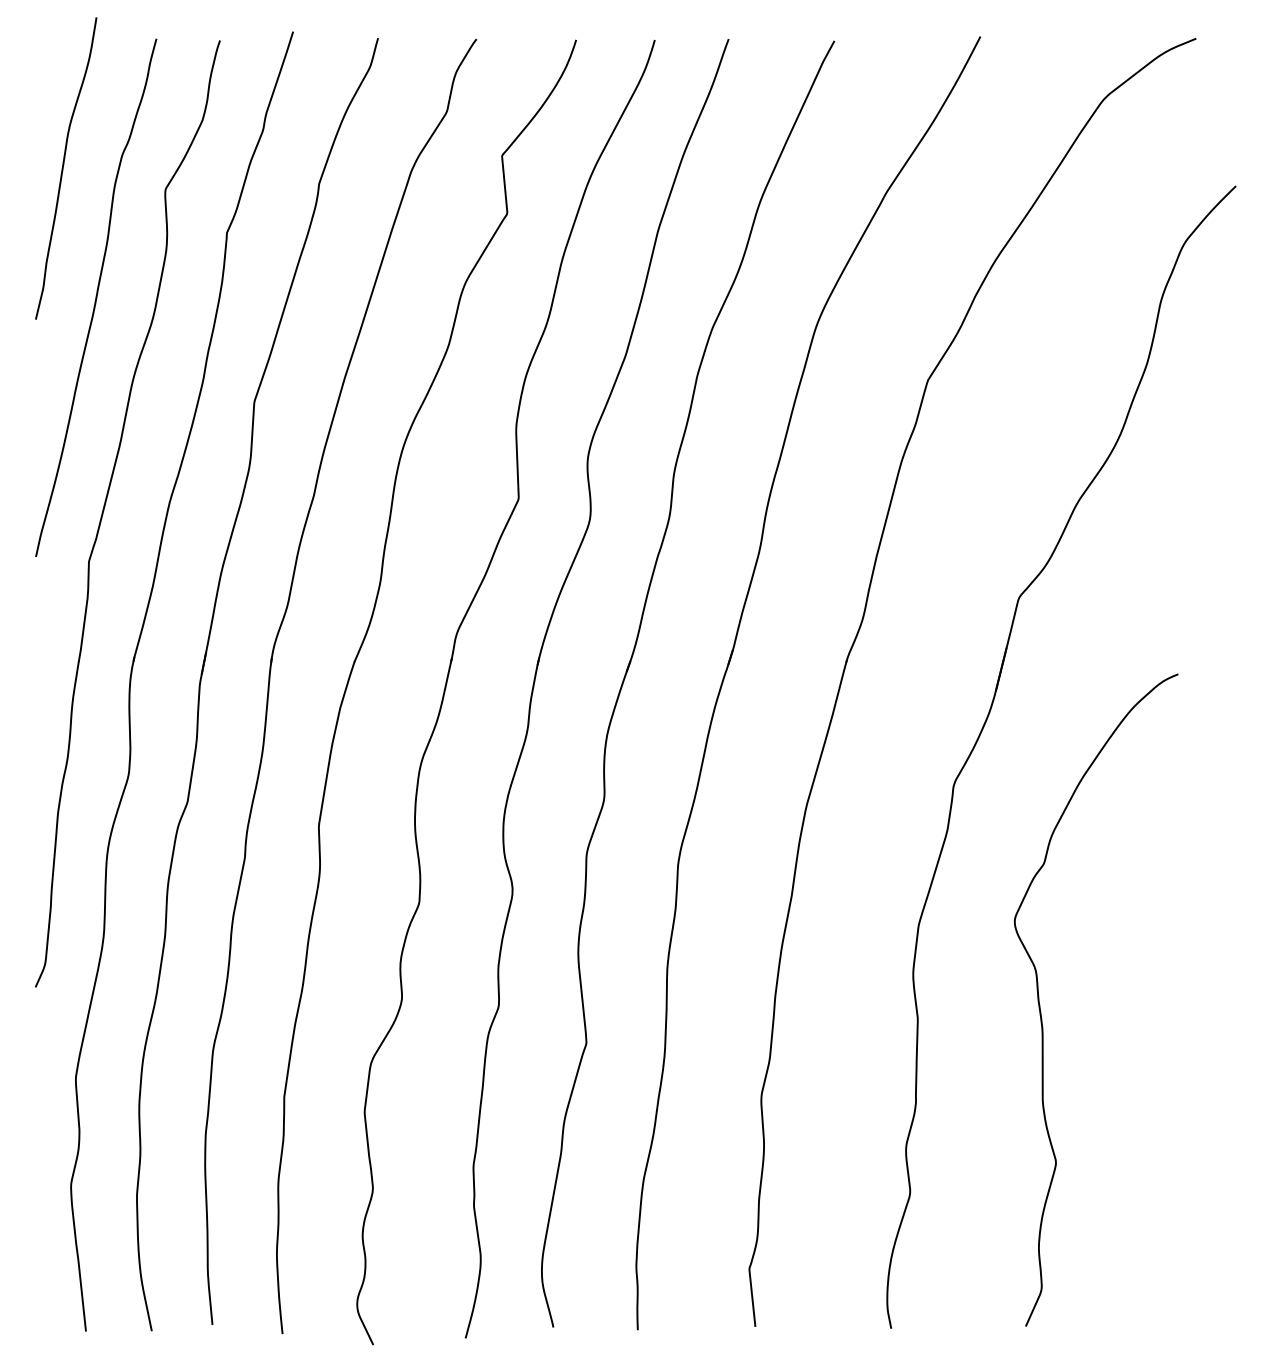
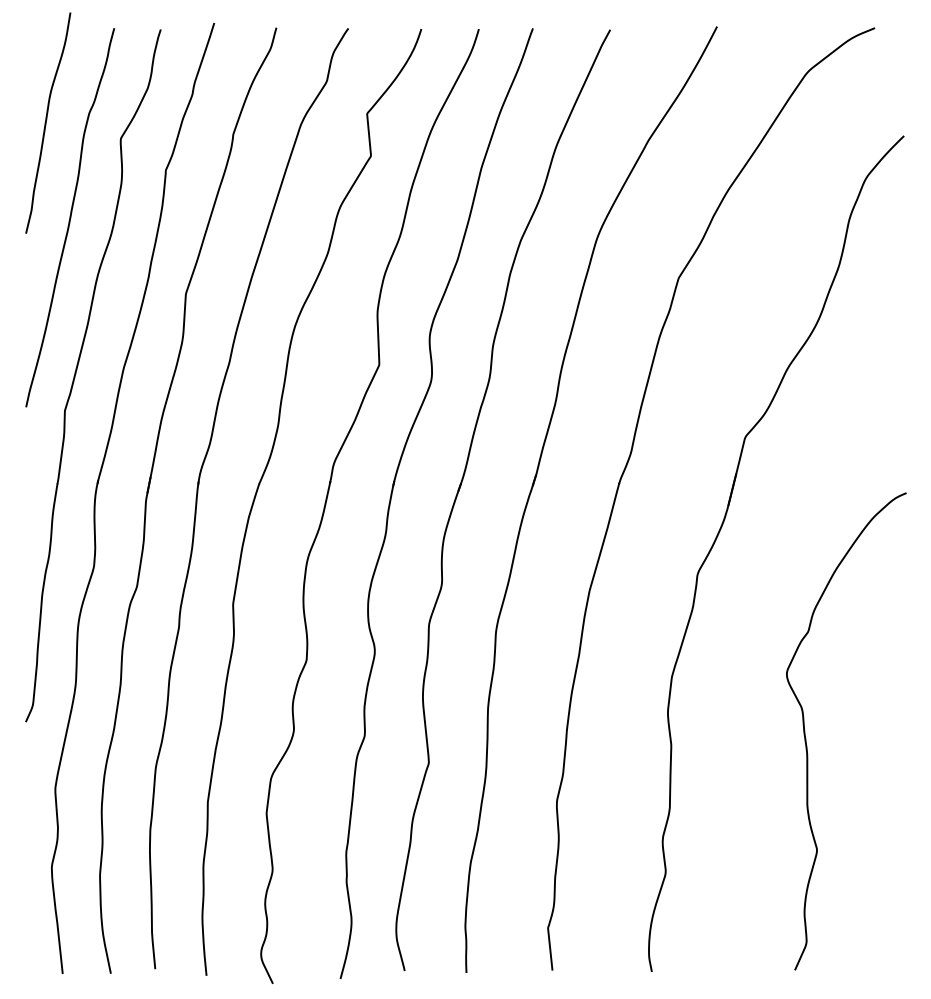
curve: (1040, 1004) -> (805, 734), moved

